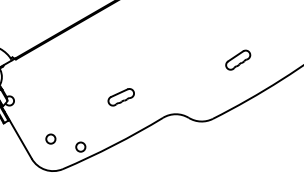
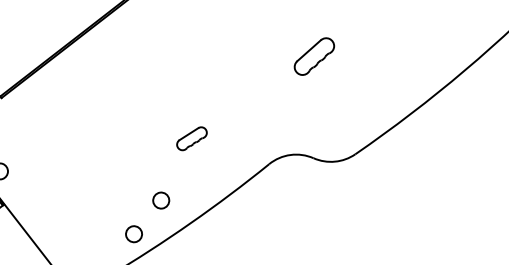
part: (238, 59) -> (314, 55), moved
part: (120, 97) -> (190, 139), size x0.7
circle: (50, 138) -> (160, 199), moved

